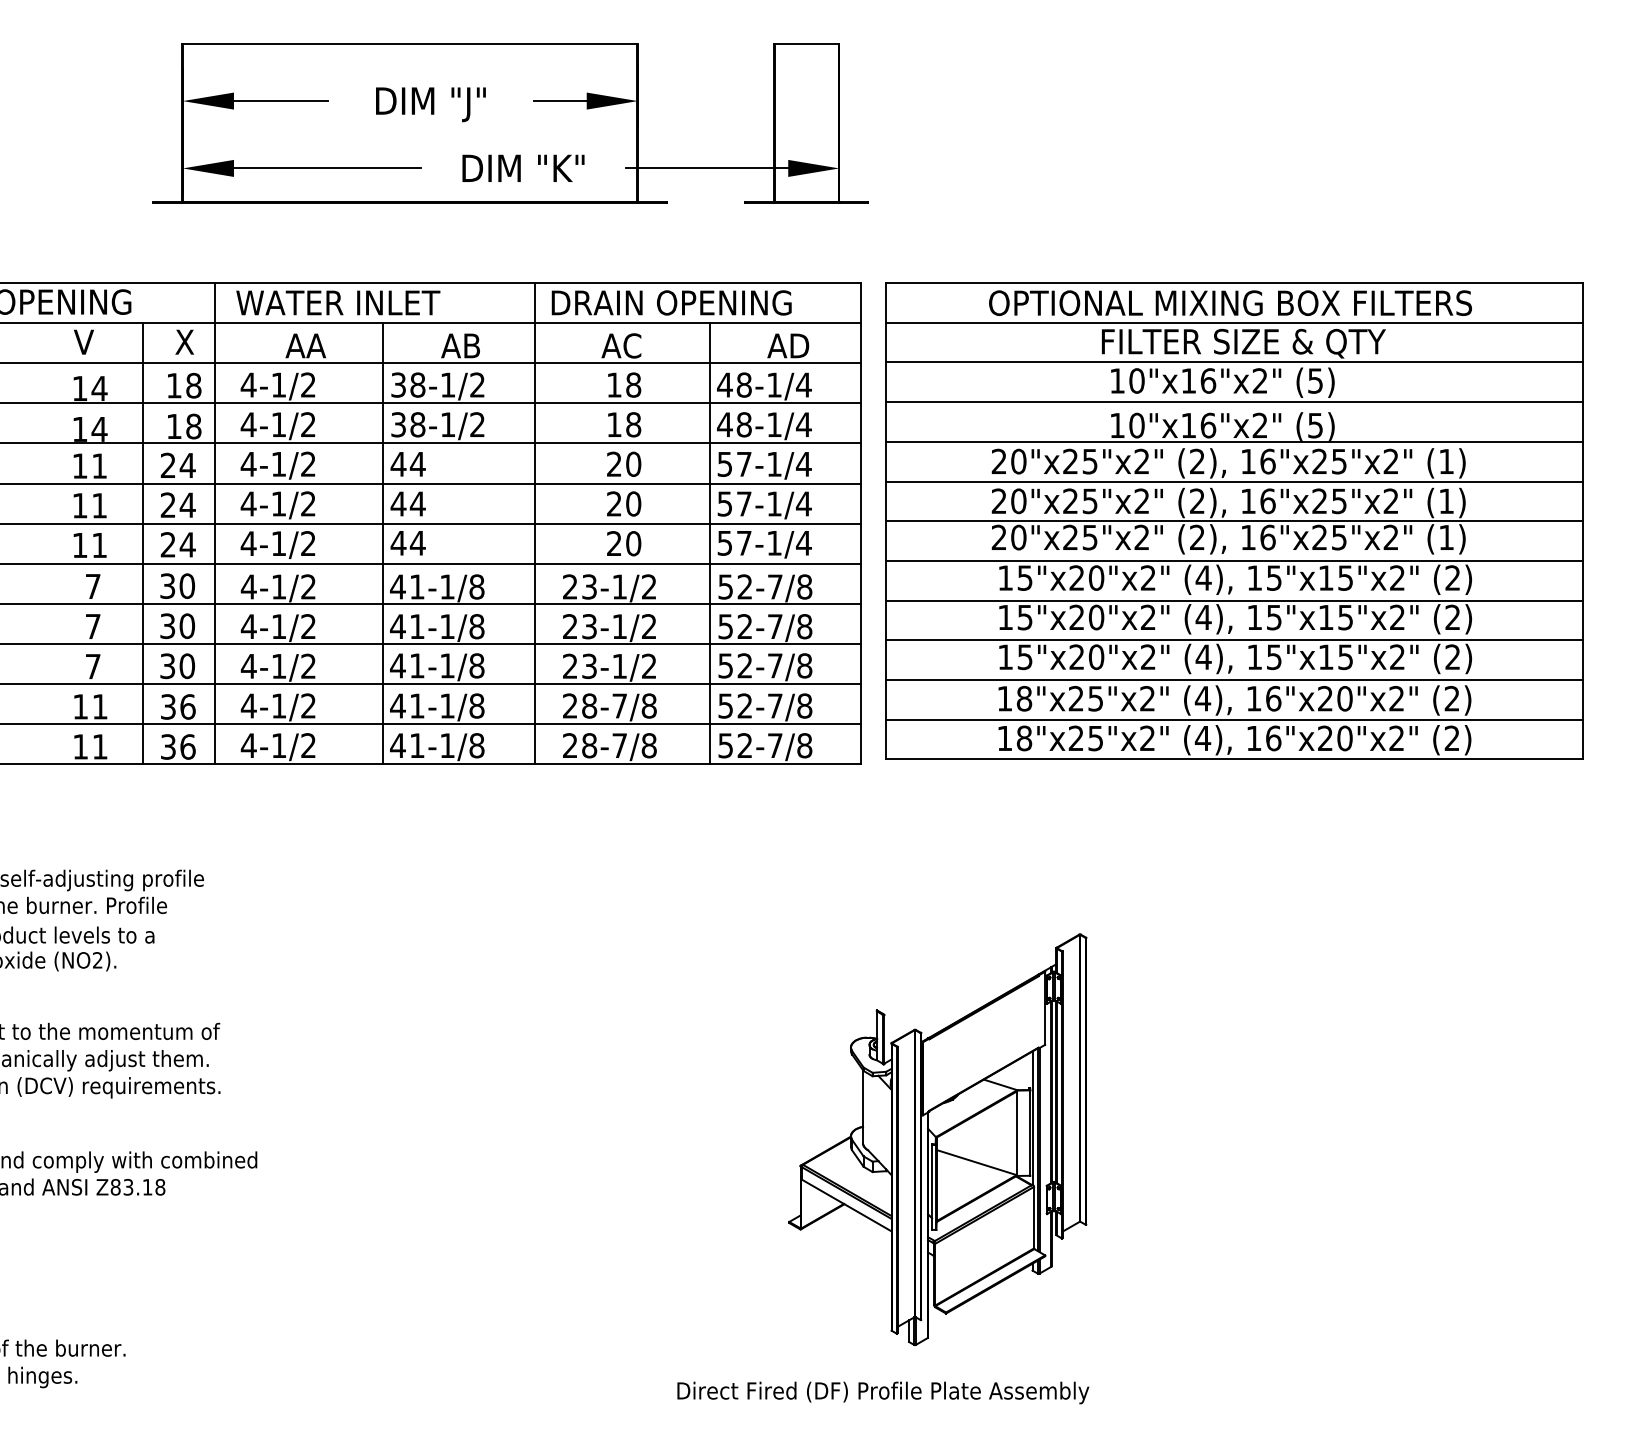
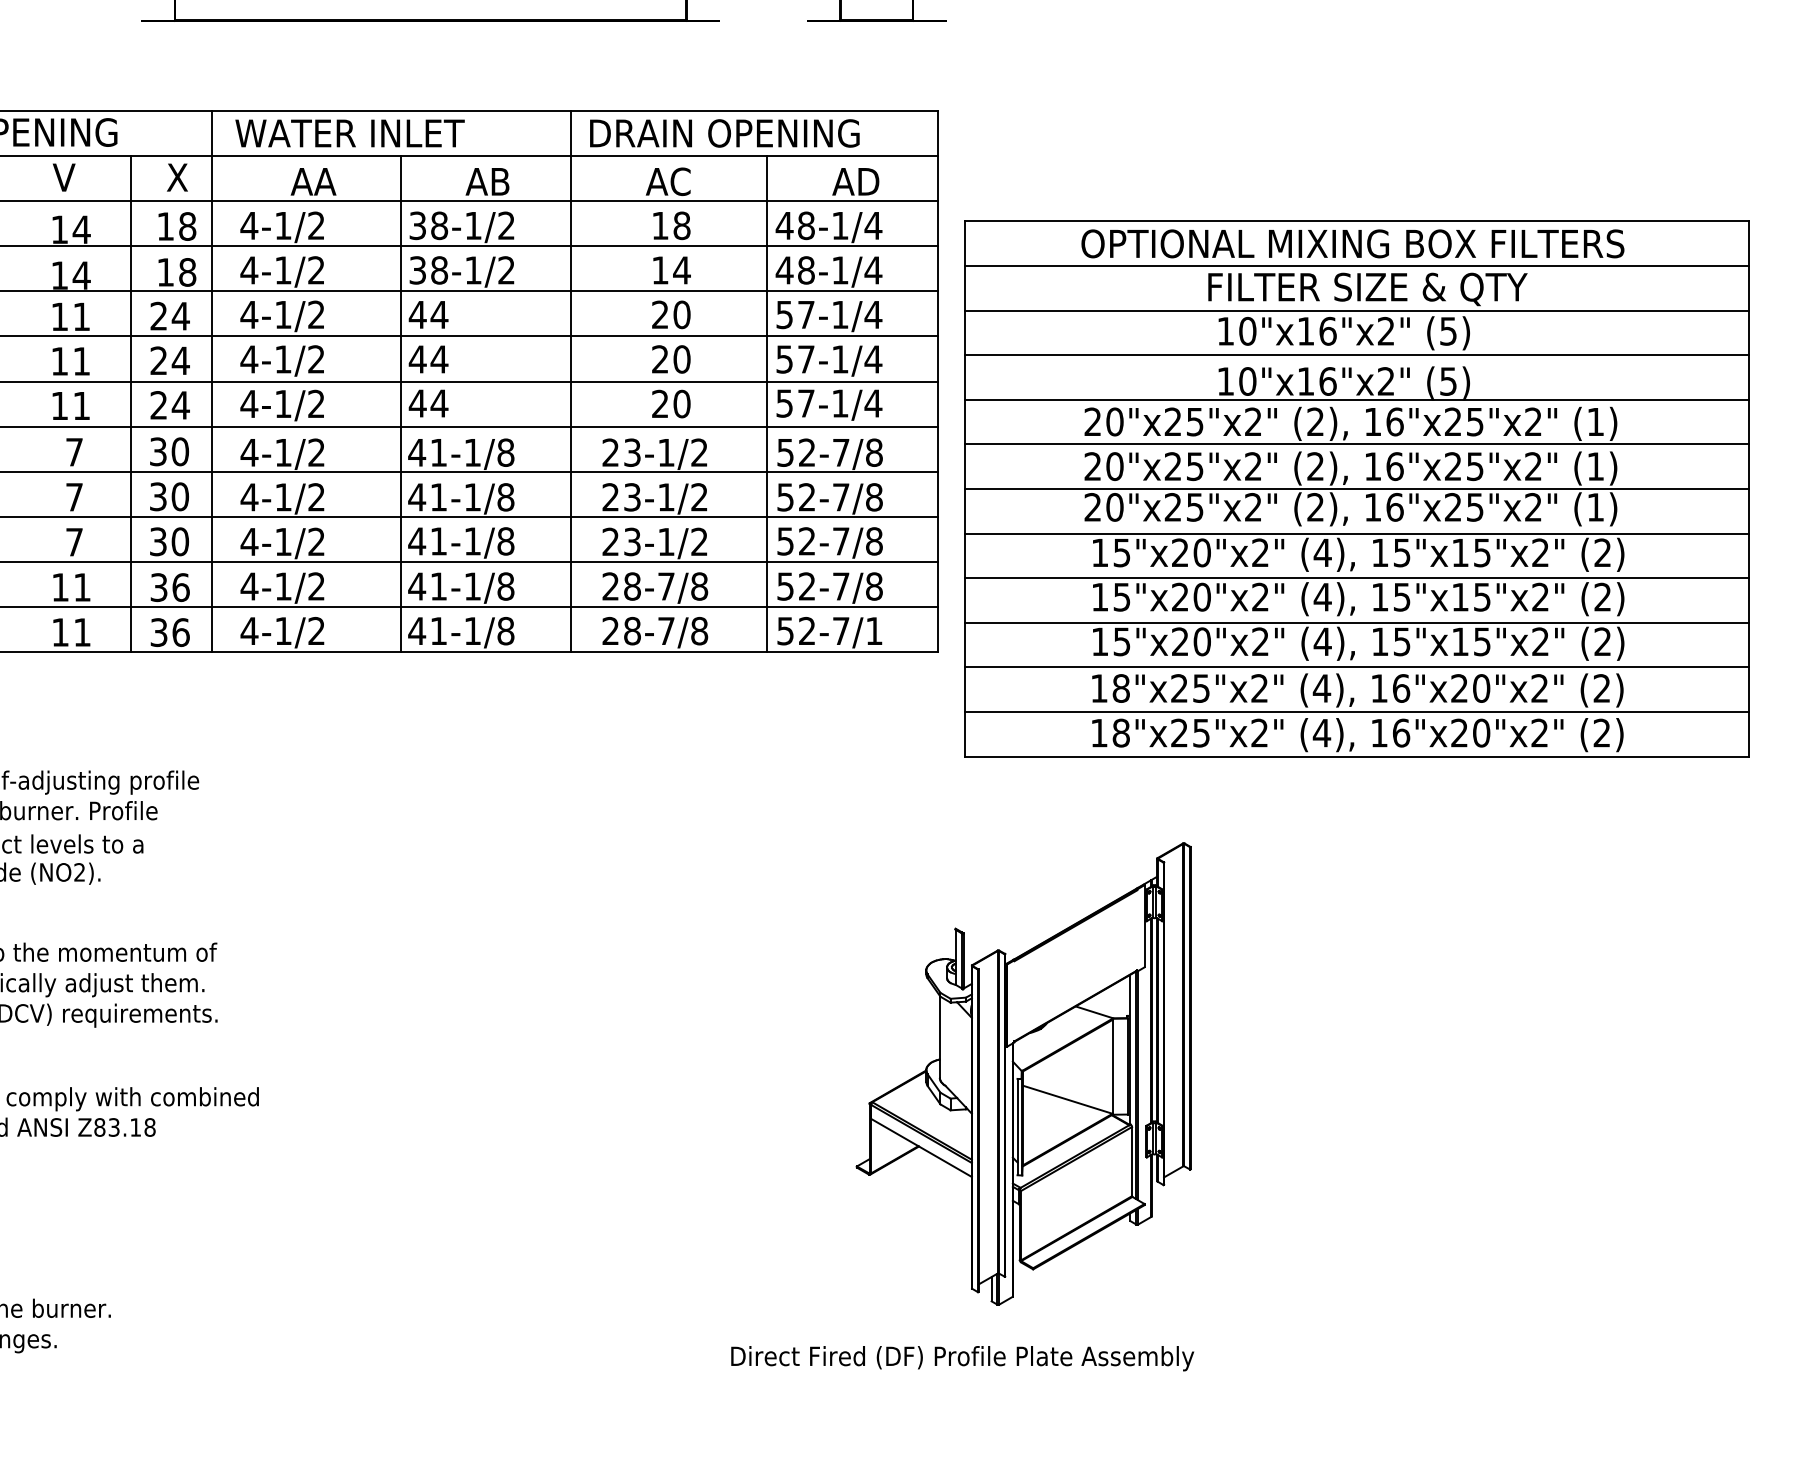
text: (633, 424) -> (681, 270), 18 -> 14
part: (1234, 520) -> (1357, 488), moved
text: (804, 745) -> (874, 630), 52-7/8 -> 52-7/1

